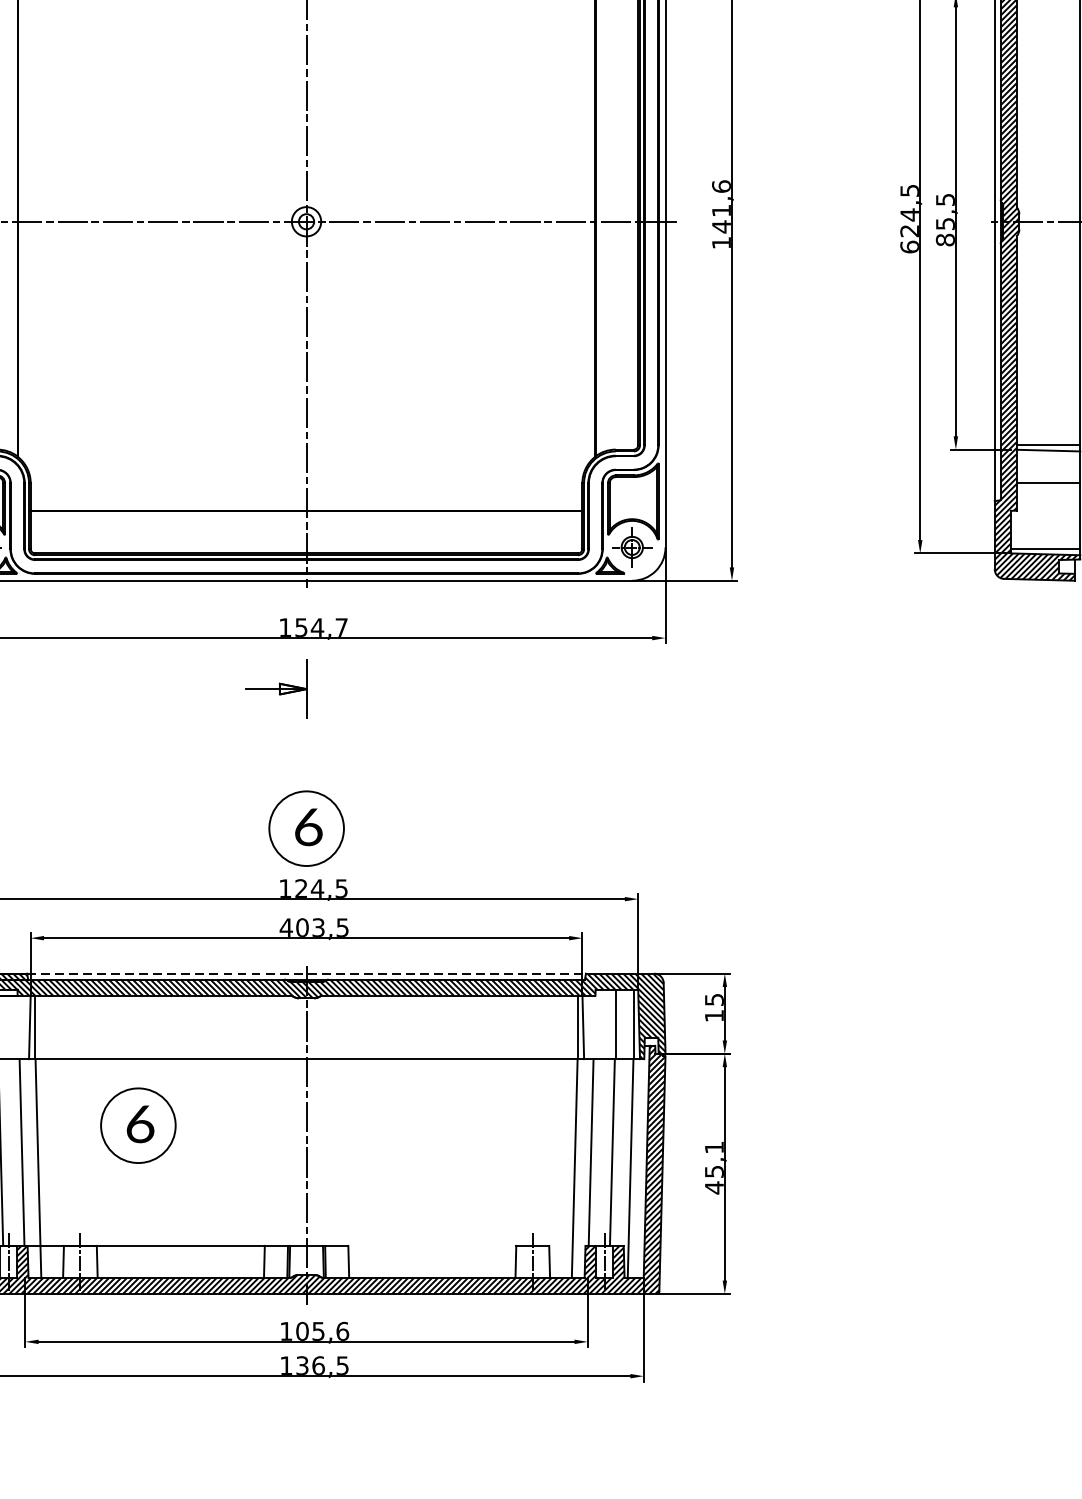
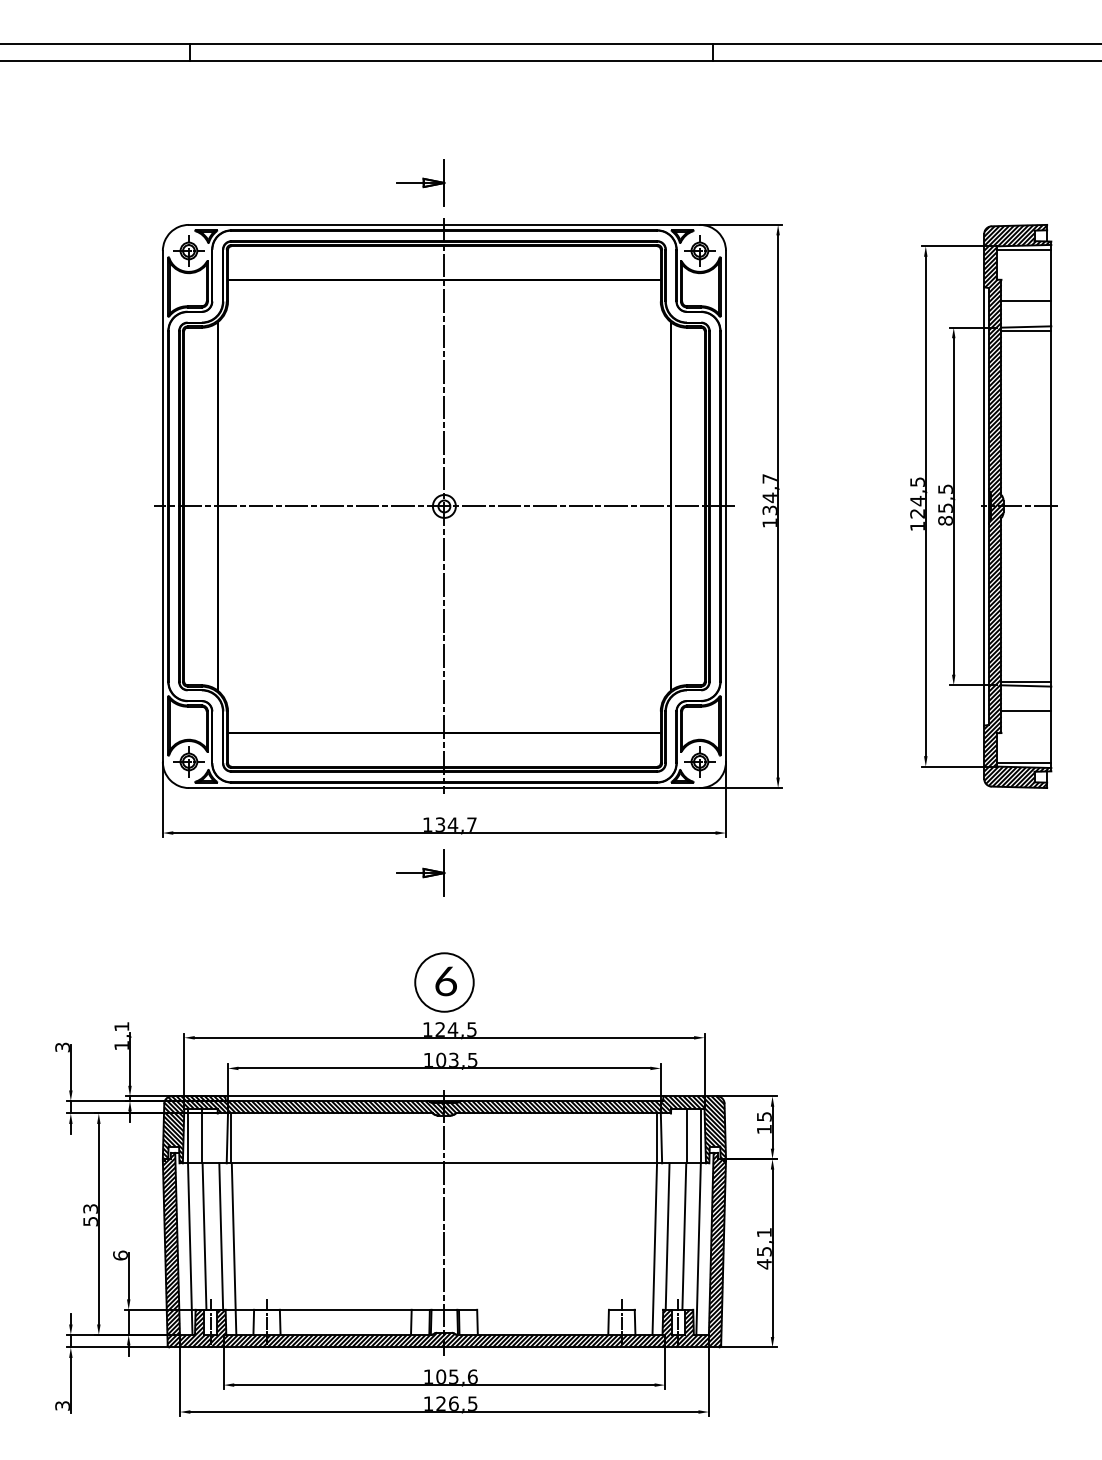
text: (720, 206) -> (769, 494), 141,6 -> 134,7
text: (909, 247) -> (917, 526), 624,5 -> 124,5
text: (301, 627) -> (440, 824), 154,7 -> 134,7
text: (286, 926) -> (428, 1059), 403,5 -> 103,5
line: (306, 973) -> (444, 1096), dashed -> solid
part: (138, 1125) -> (312, 1215), removed
text: (301, 1365) -> (440, 1403), 136,5 -> 126,5

